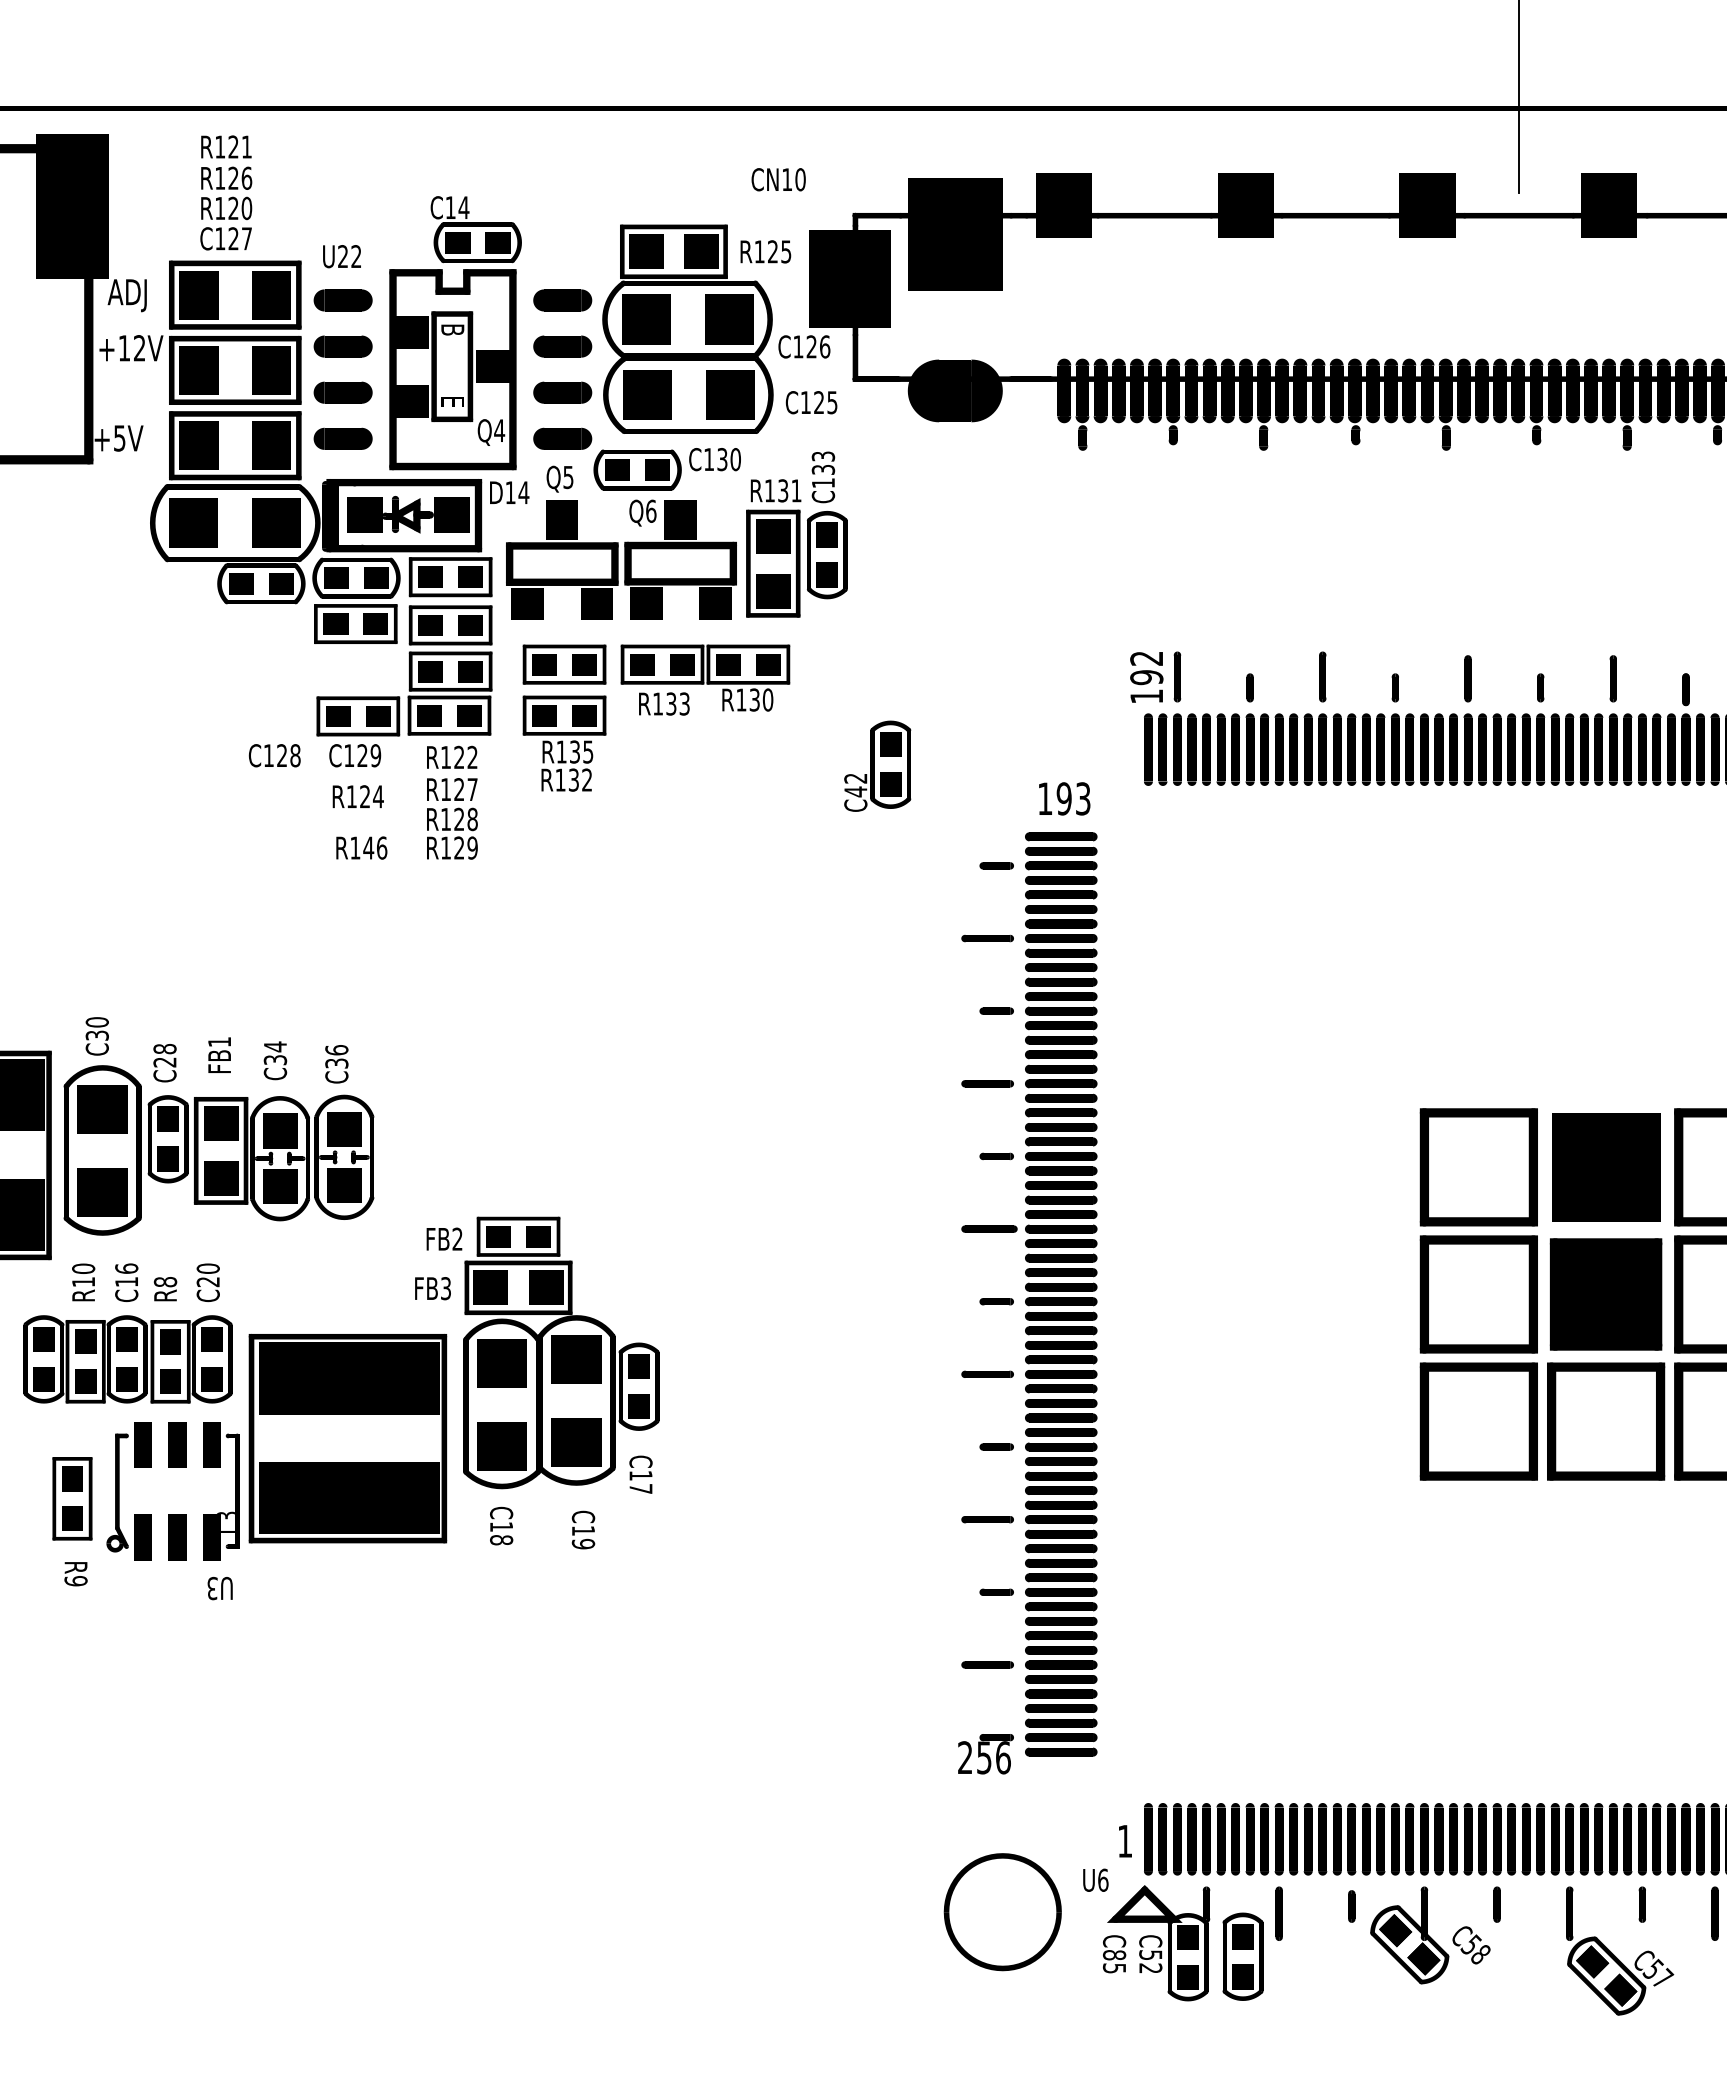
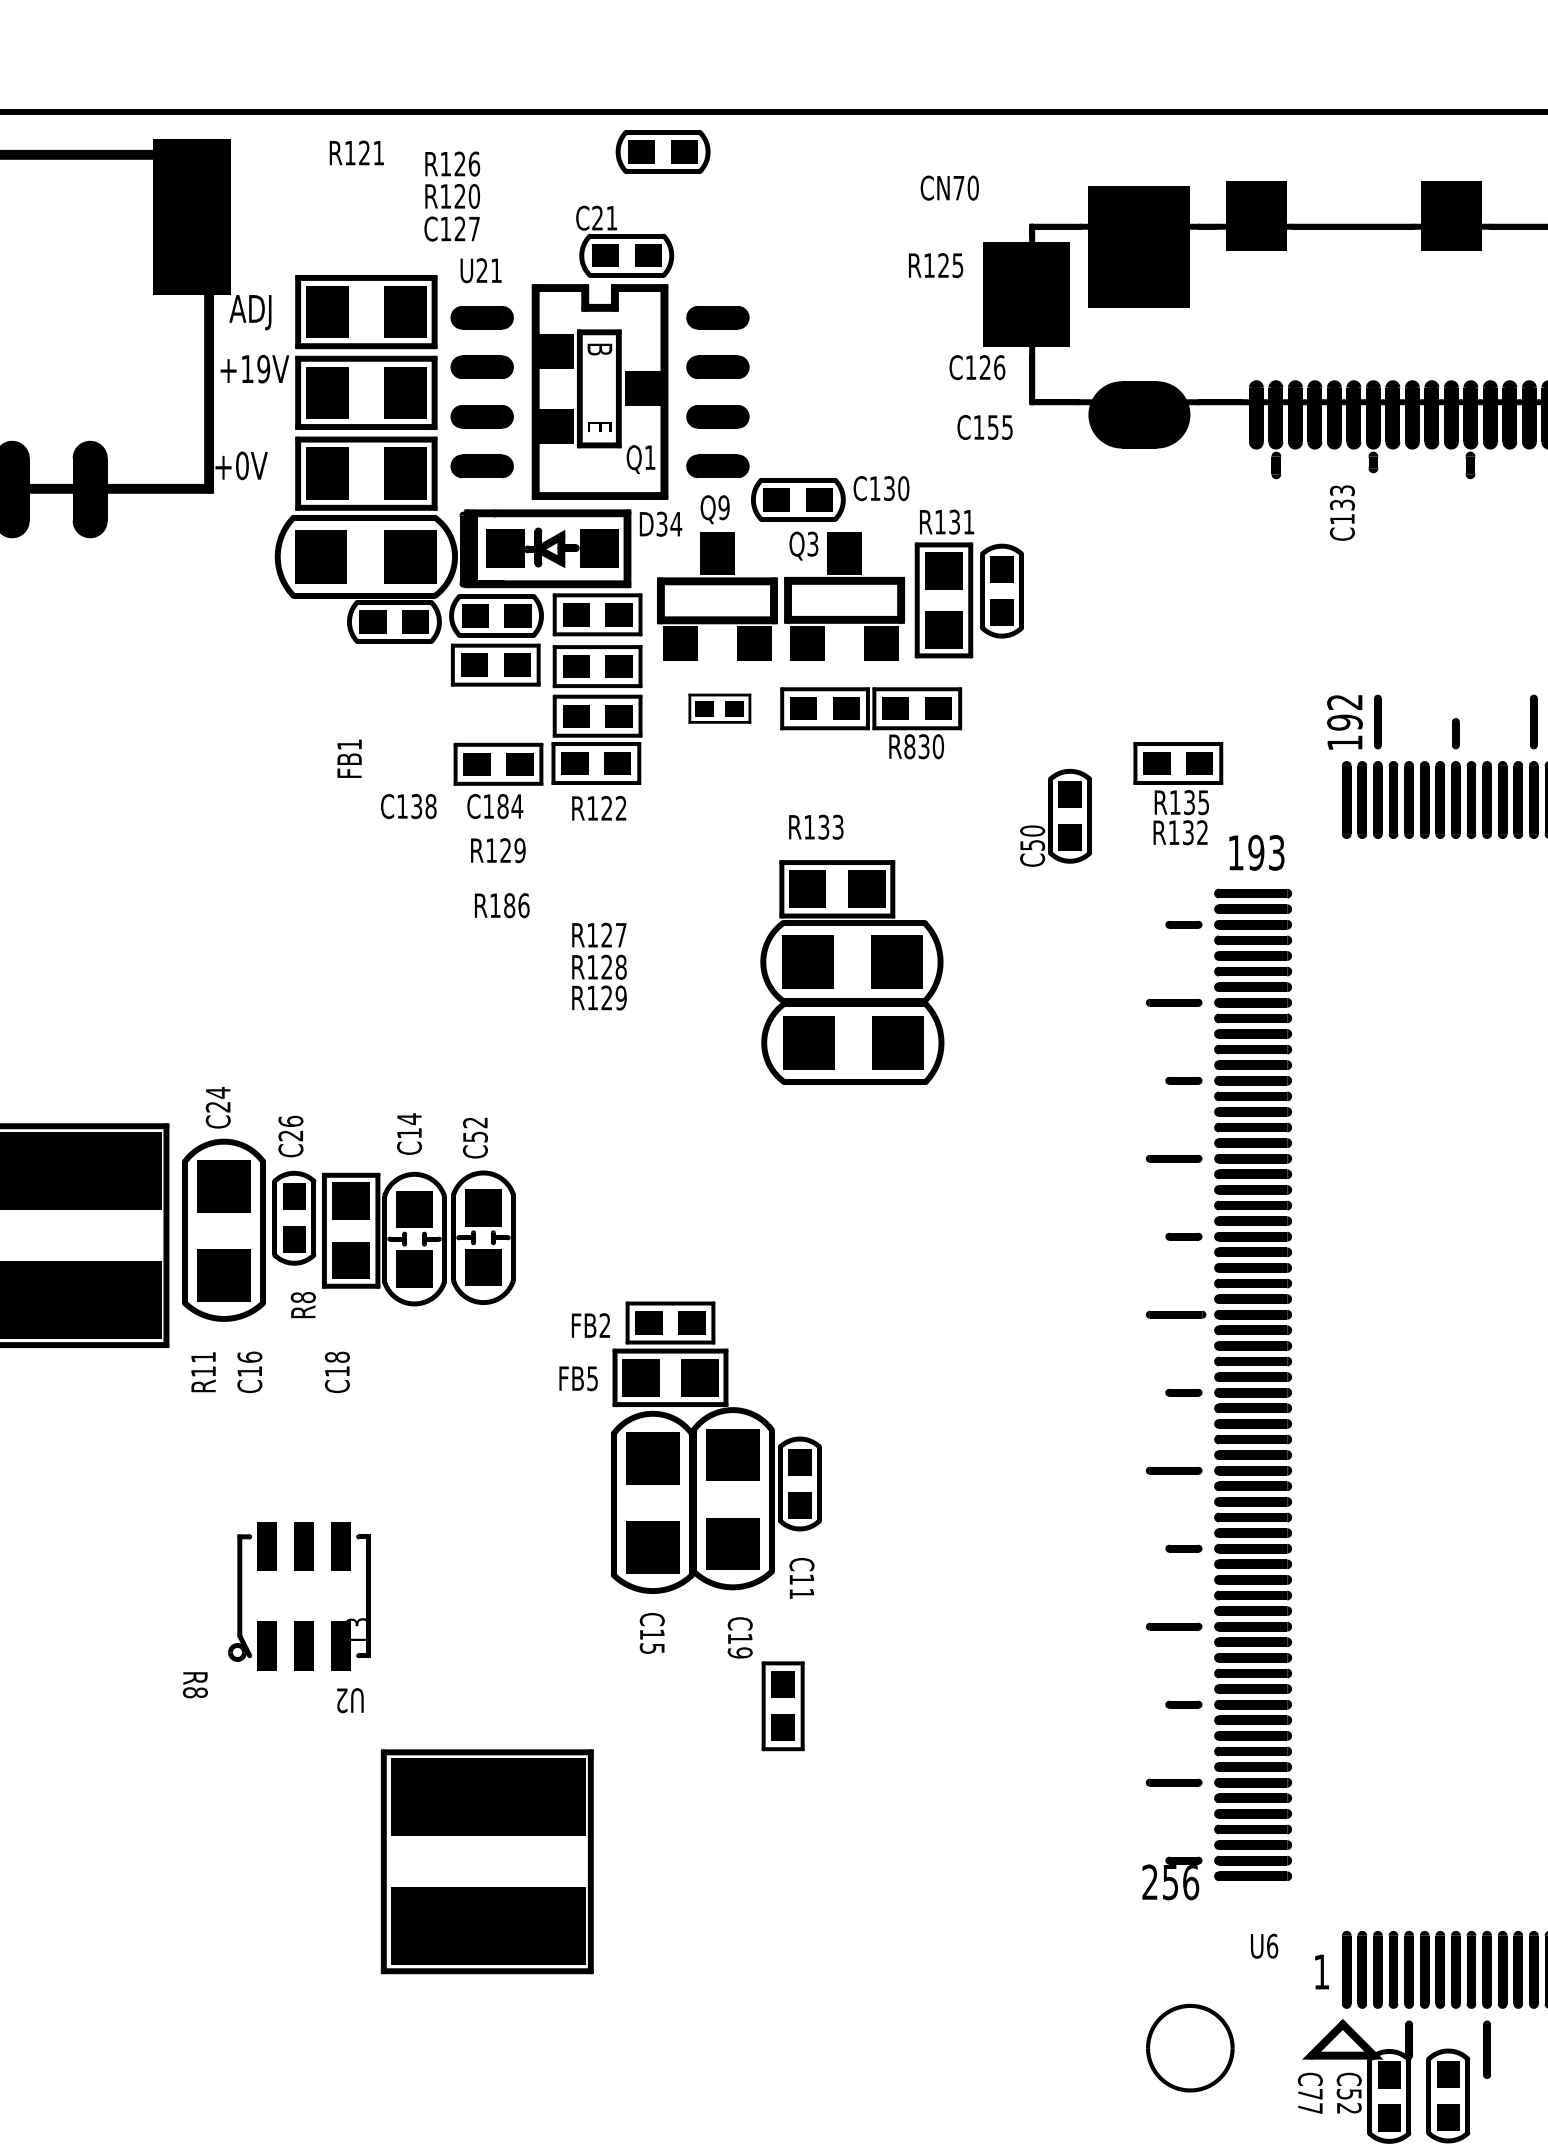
part: (511, 145) -> (662, 151), added
text: (787, 179) -> (959, 187), CN10 -> CN70
text: (457, 207) -> (604, 217), C14 -> C21
text: (226, 208) -> (452, 196), moved
text: (356, 256) -> (496, 270), U22 -> U21
part: (687, 328) -> (851, 971), moved
text: (139, 348) -> (263, 369), +12V -> +19V
text: (818, 402) -> (992, 427), C125 -> C155
text: (499, 430) -> (650, 457), Q4 -> Q1
text: (119, 438) -> (242, 465), +5V -> +0V
text: (568, 476) -> (724, 506), Q5 -> Q9
text: (823, 477) -> (1342, 513), moved
text: (510, 492) -> (661, 523), D14 -> D34
text: (651, 510) -> (813, 543), Q6 -> Q3
part: (564, 664) -> (719, 708), size x0.7
text: (741, 699) -> (909, 746), R130 -> R830
text: (664, 703) -> (816, 826), moved
text: (564, 743) -> (1178, 793), moved
text: (282, 755) -> (417, 806), C128 -> C138
text: (369, 755) -> (510, 806), C129 -> C184
text: (855, 785) -> (1032, 838), C42 -> C50
text: (378, 796) -> (520, 850), R124 -> R129
text: (452, 818) -> (599, 966), moved
text: (368, 847) -> (509, 905), R146 -> R186
text: (96, 1028) -> (217, 1099), C30 -> C24
text: (164, 1048) -> (290, 1120), C28 -> C26
text: (219, 1054) -> (349, 757), moved
text: (336, 1056) -> (475, 1129), C36 -> C52
text: (275, 1060) -> (409, 1133), C34 -> C14
text: (83, 1268) -> (203, 1357), R10 -> R11
text: (207, 1275) -> (336, 1364), C20 -> C18
text: (445, 1288) -> (592, 1378), FB3 -> FB5
text: (165, 1289) -> (303, 1305), moved
part: (127, 1359) -> (250, 1454), removed
part: (347, 1438) -> (486, 1861), moved
text: (640, 1488) -> (801, 1593), C17 -> C11
part: (72, 1498) -> (783, 1705), moved
text: (501, 1540) -> (652, 1649), C18 -> C15
text: (75, 1581) -> (194, 1693), R9 -> R8
text: (212, 1587) -> (341, 1699), U3 -> U2
text: (1095, 1879) -> (1264, 1945), moved
part: (1002, 1912) -> (1190, 2048), size x0.7
text: (1114, 1961) -> (1310, 2101), C85 -> C77

